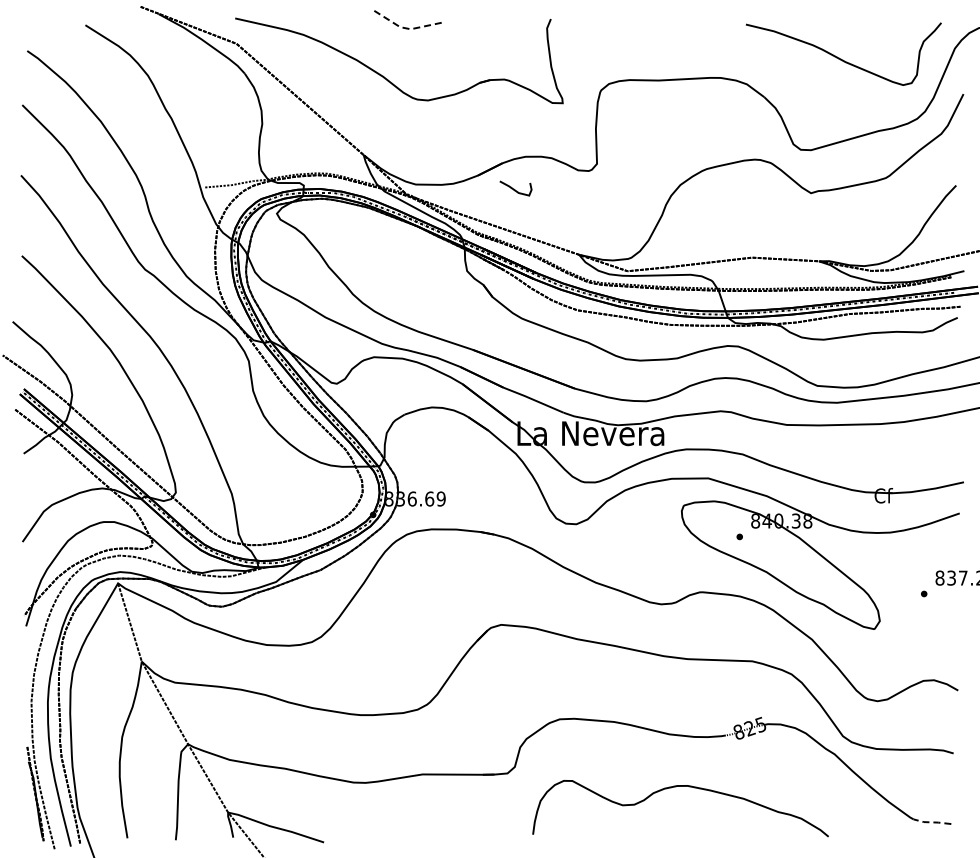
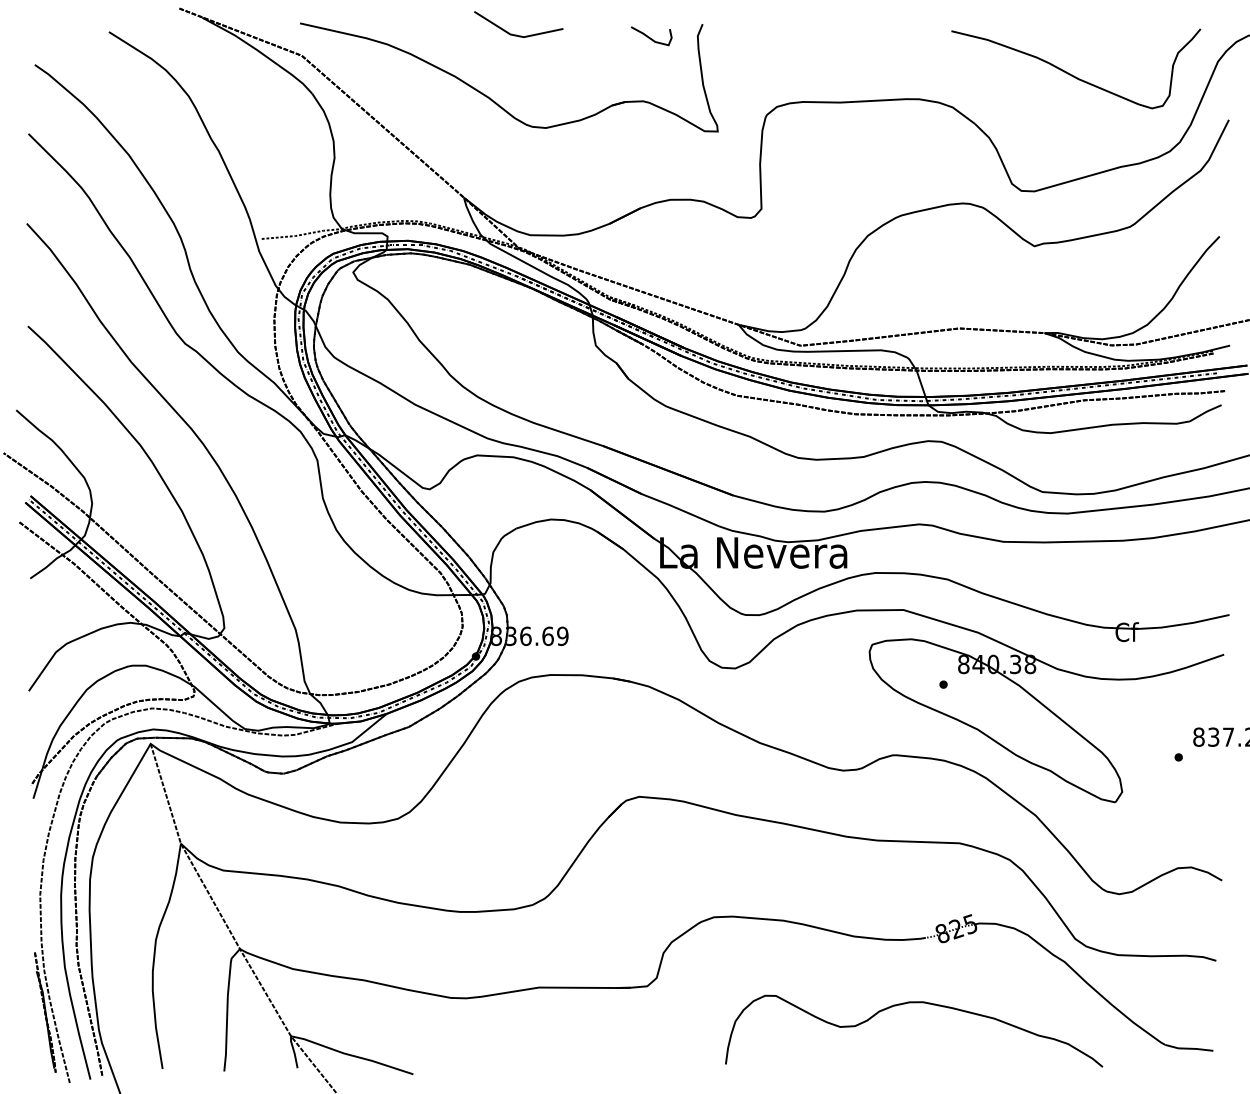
line: (404, 27) -> (515, 34), dashed -> solid
curve: (514, 188) -> (649, 36), moved
curve: (676, 787) -> (908, 1004), moved
line: (932, 822) -> (1189, 1048), dashed -> solid

